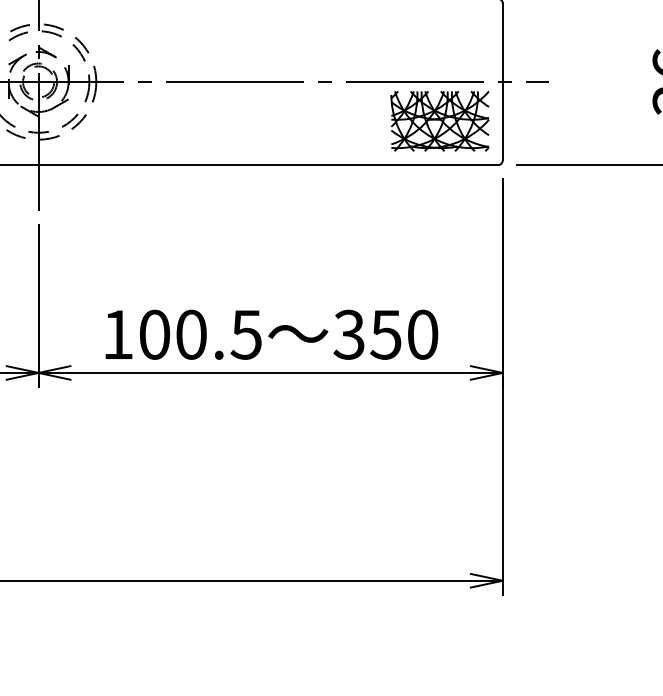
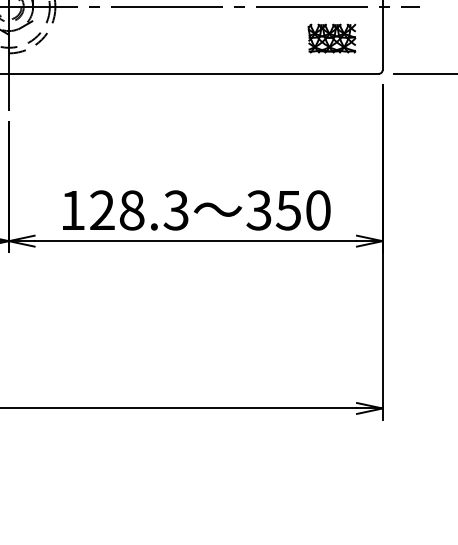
part: (439, 121) -> (331, 38), size x0.6
text: (200, 334) -> (139, 210), 100.5 -> 128.3

